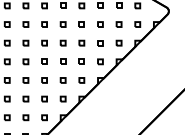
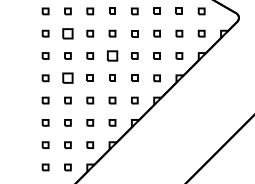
part: (25, 24) -> (67, 33), size x1.6
part: (63, 42) -> (112, 55), size x1.6
part: (25, 61) -> (67, 78), size x1.6

